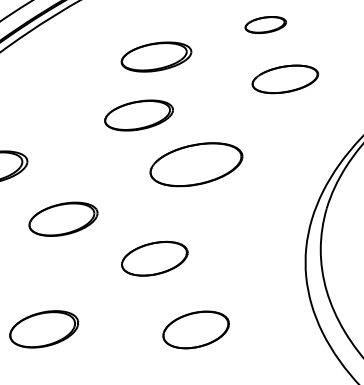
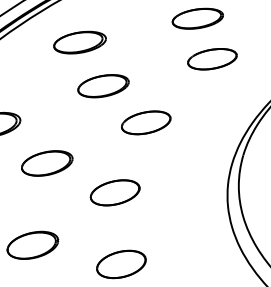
part: (265, 24) -> (197, 18), size x1.67
part: (156, 56) -> (80, 42), moved
part: (196, 164) -> (146, 122), size x0.71
part: (195, 329) -> (120, 264), moved

